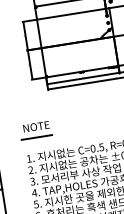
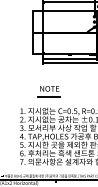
part: (35, 130) -> (48, 91), moved

